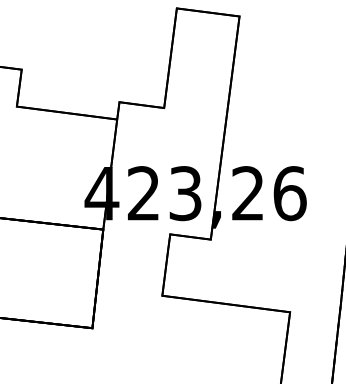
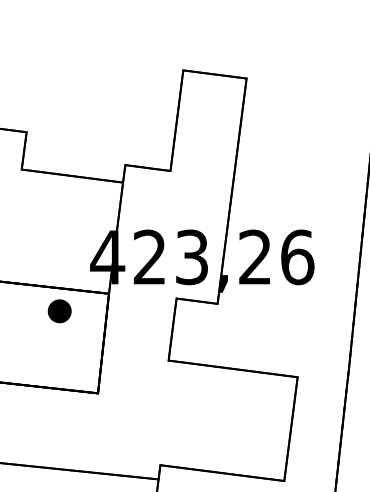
part: (54, 247) -> (59, 311), added

